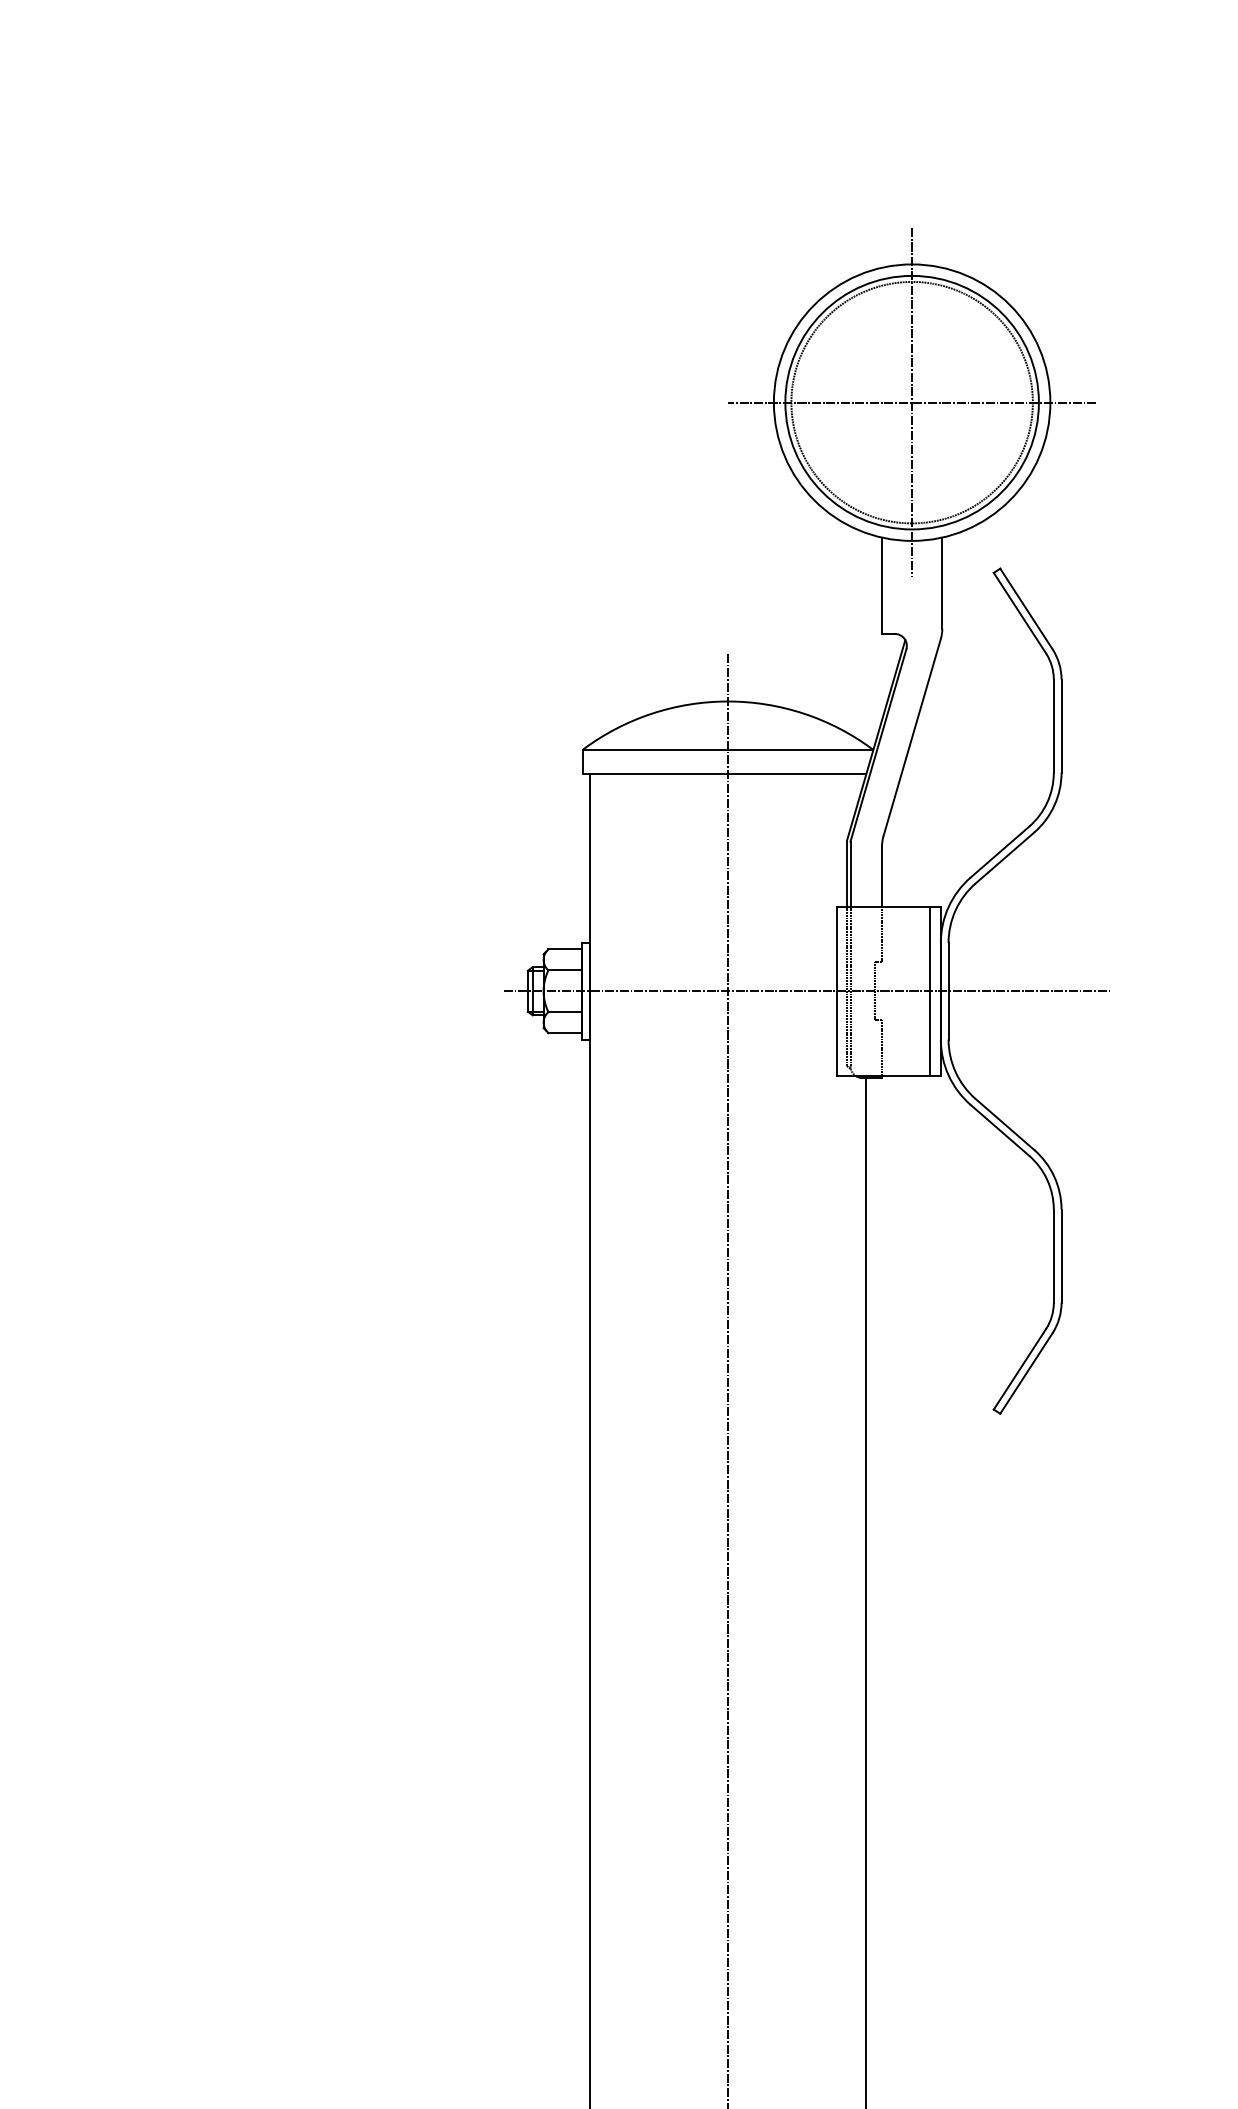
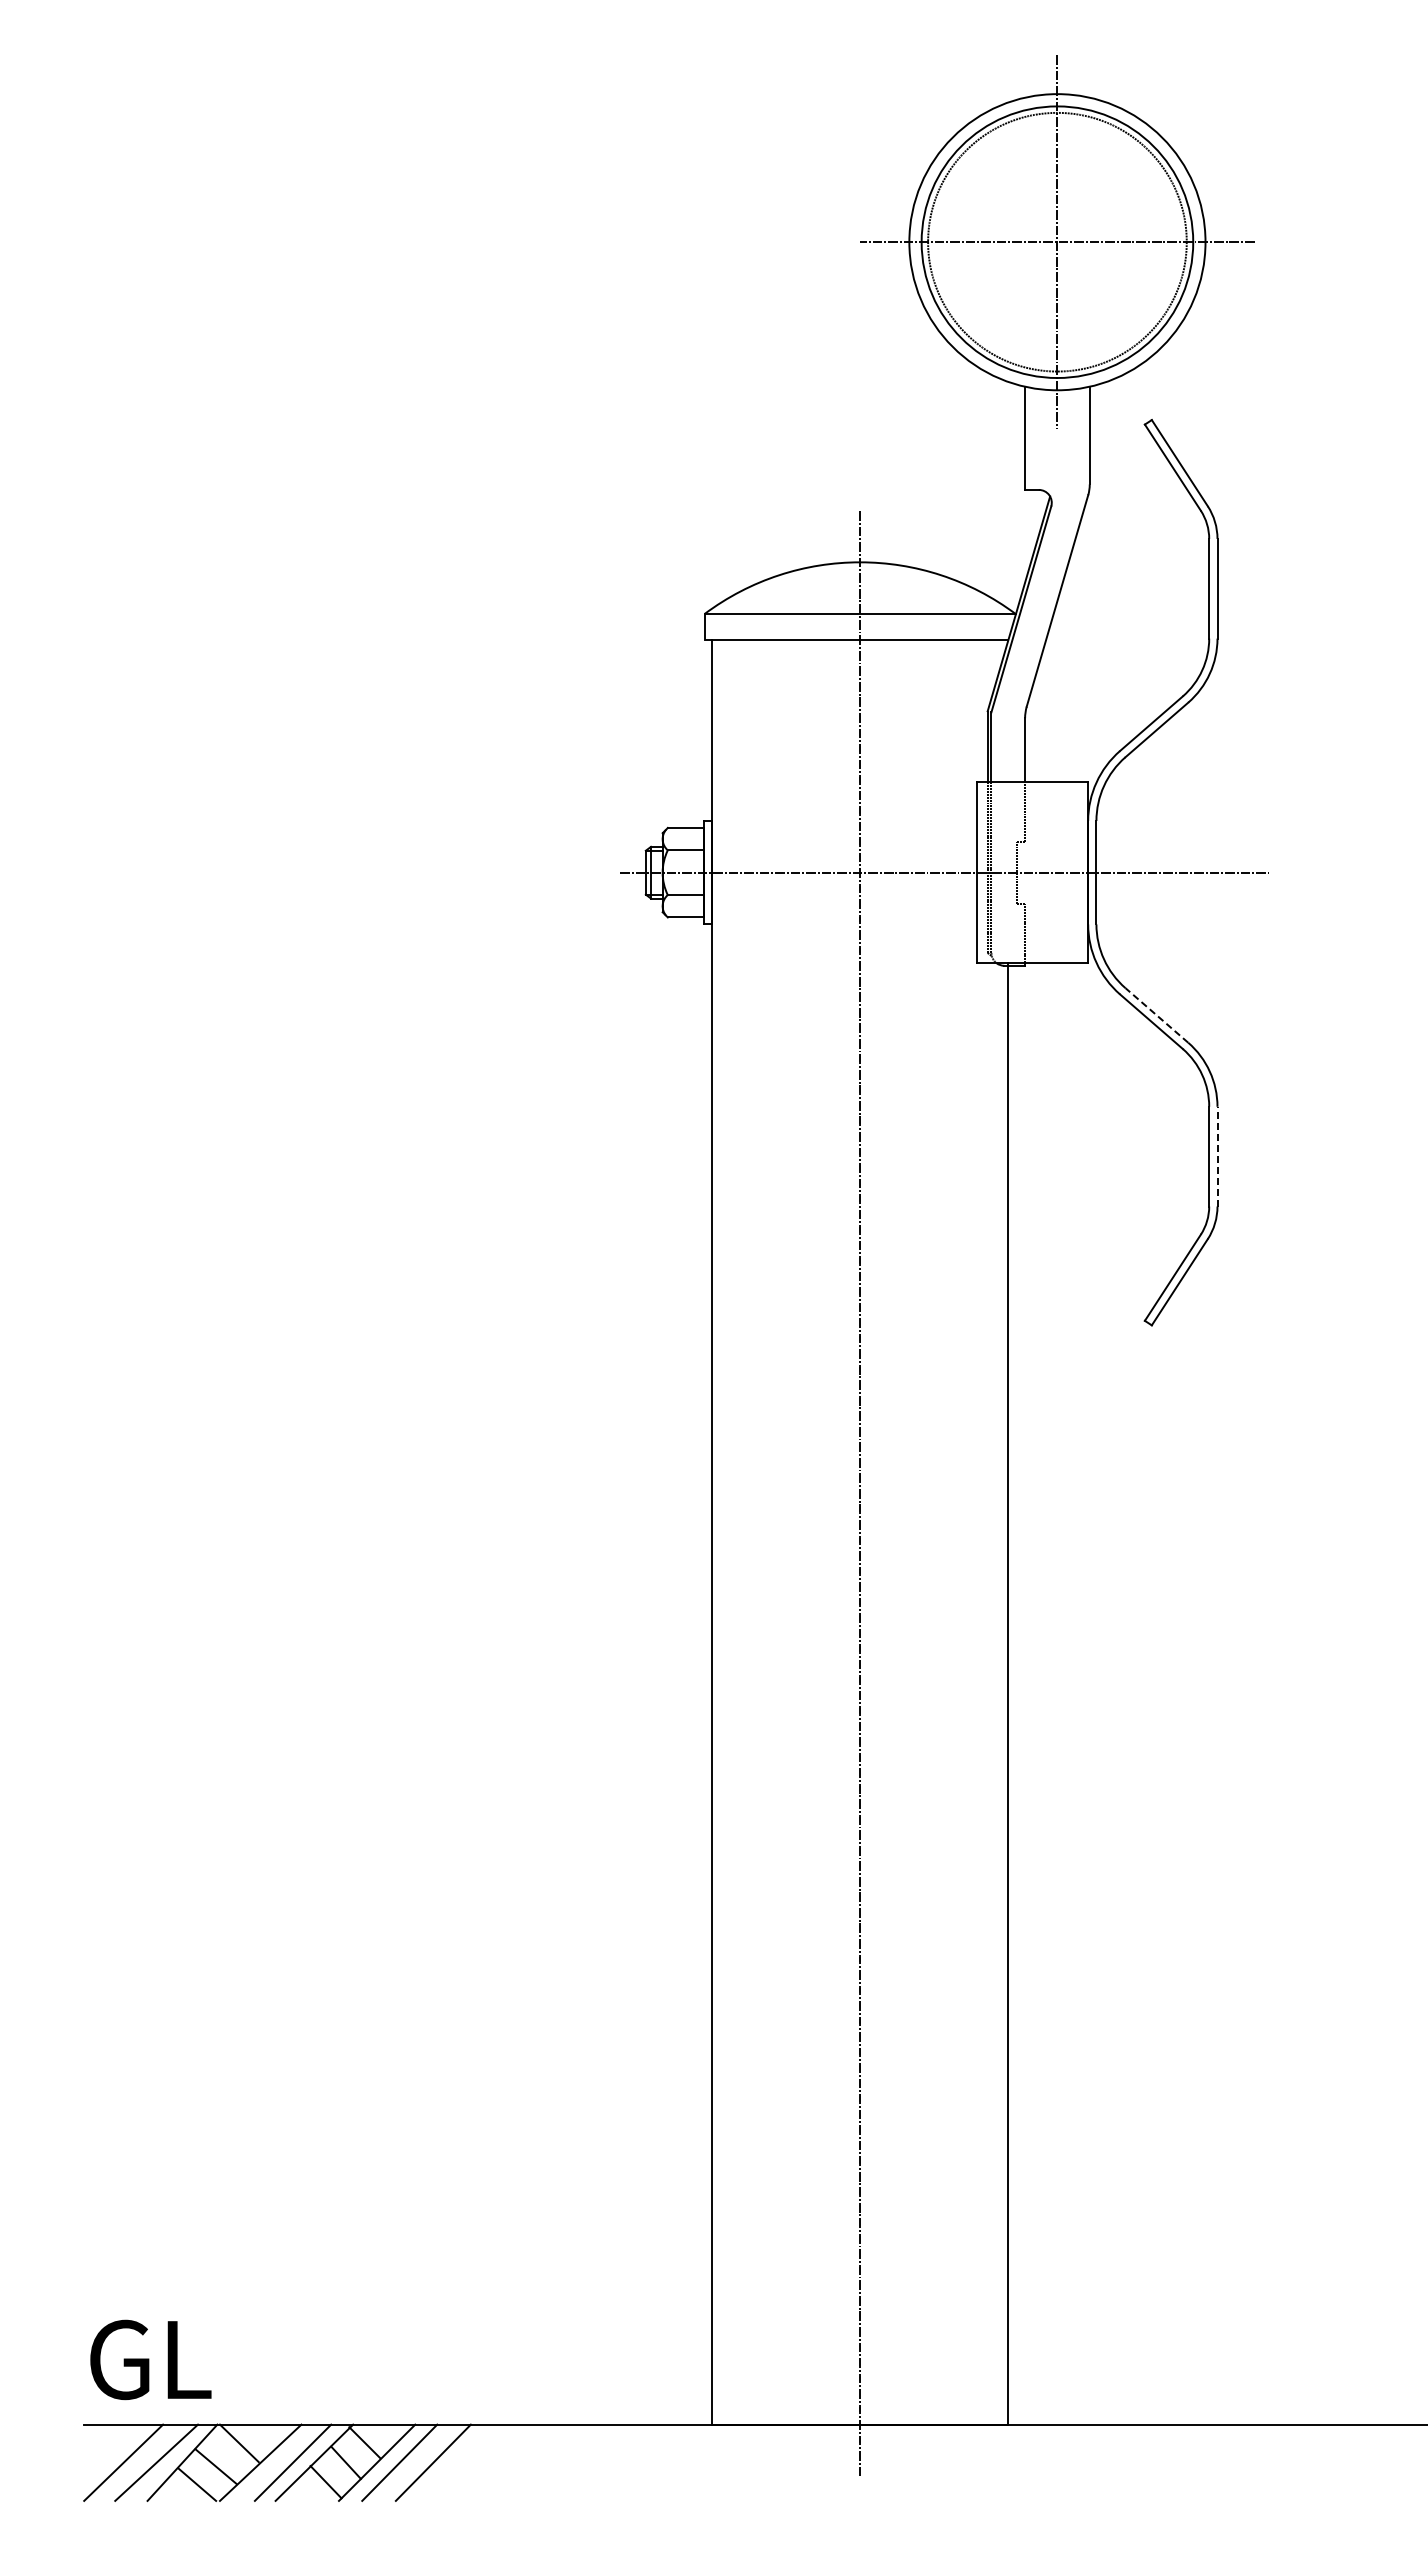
line: (929, 991) -> (1076, 872), removed
line: (1004, 1124) -> (1156, 1015), solid -> dashed
line: (1061, 1256) -> (1217, 1156), solid -> dashed

